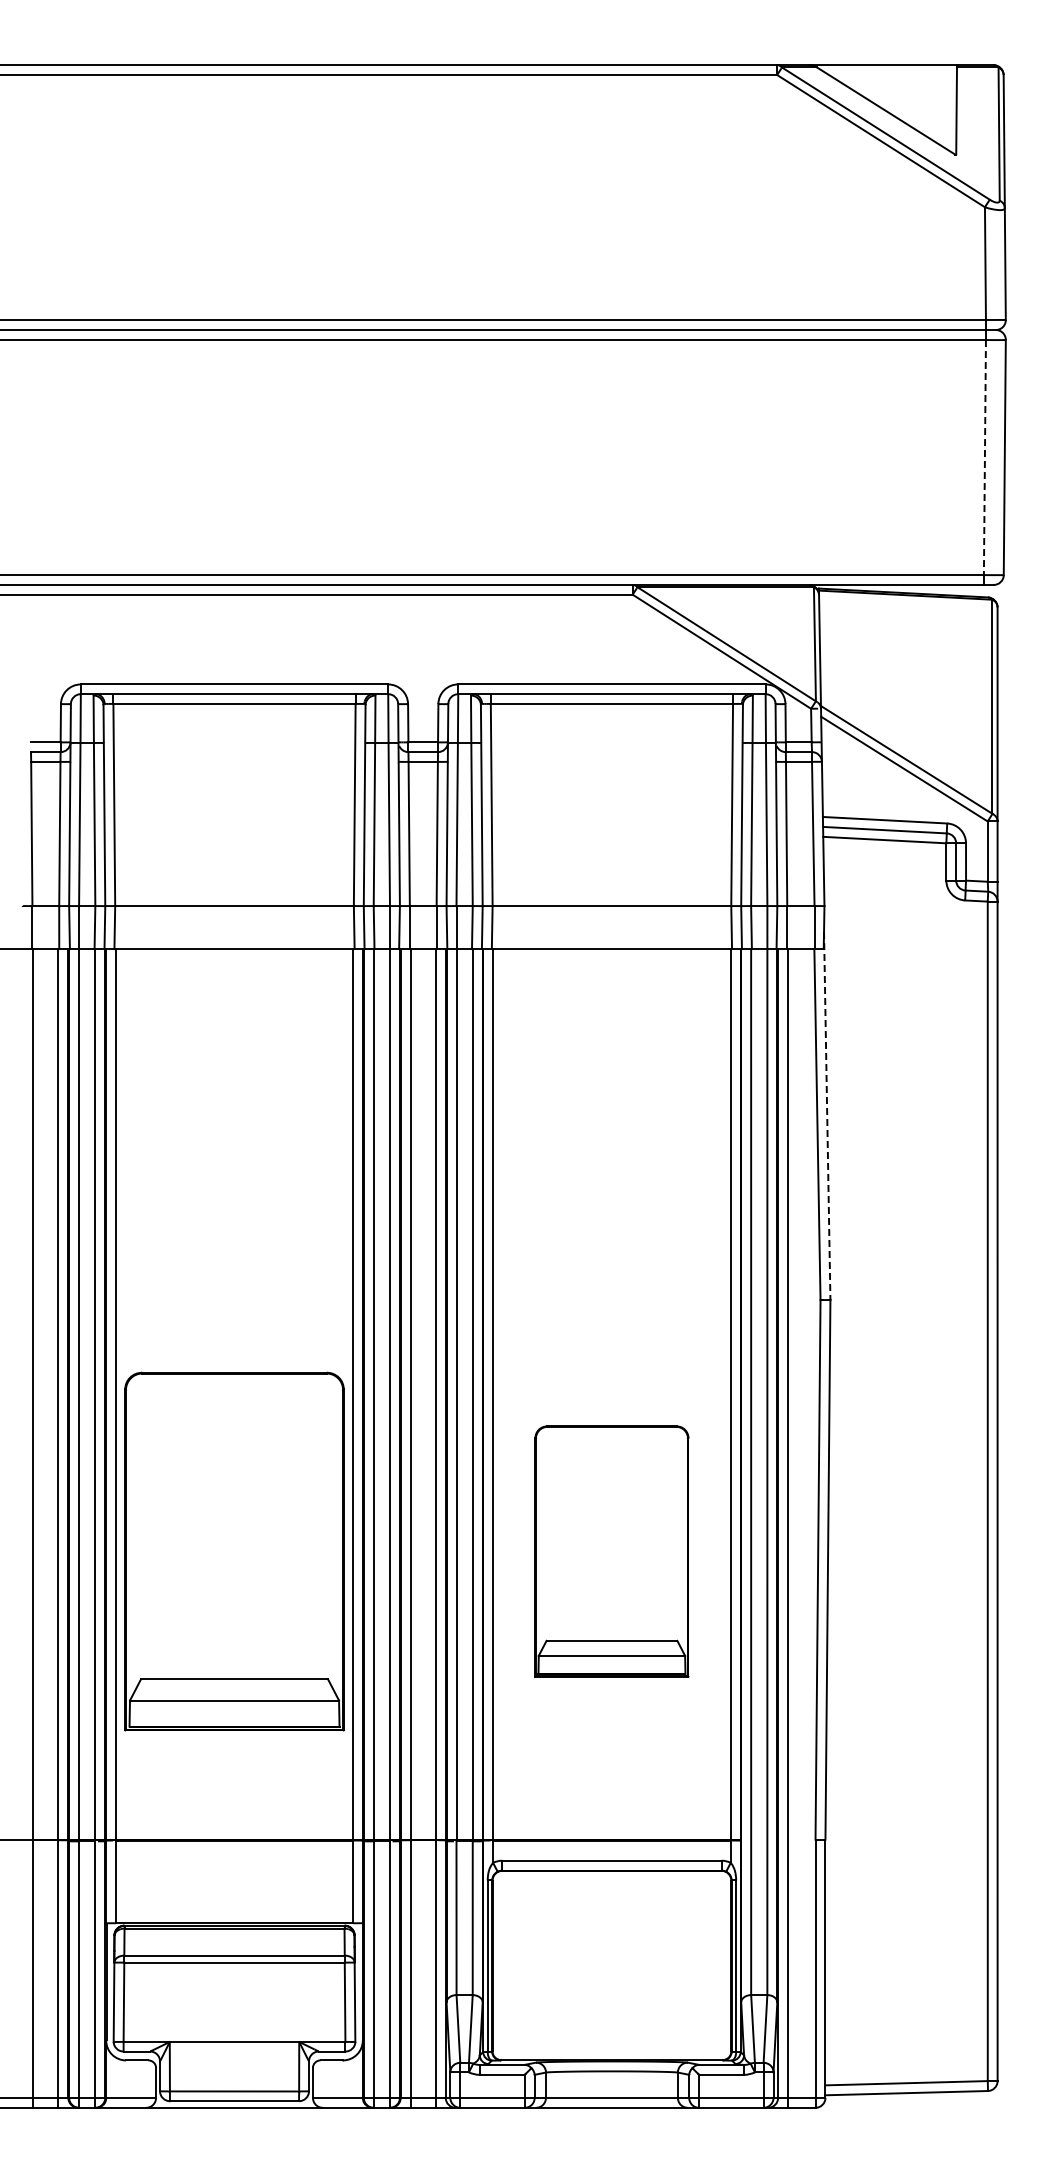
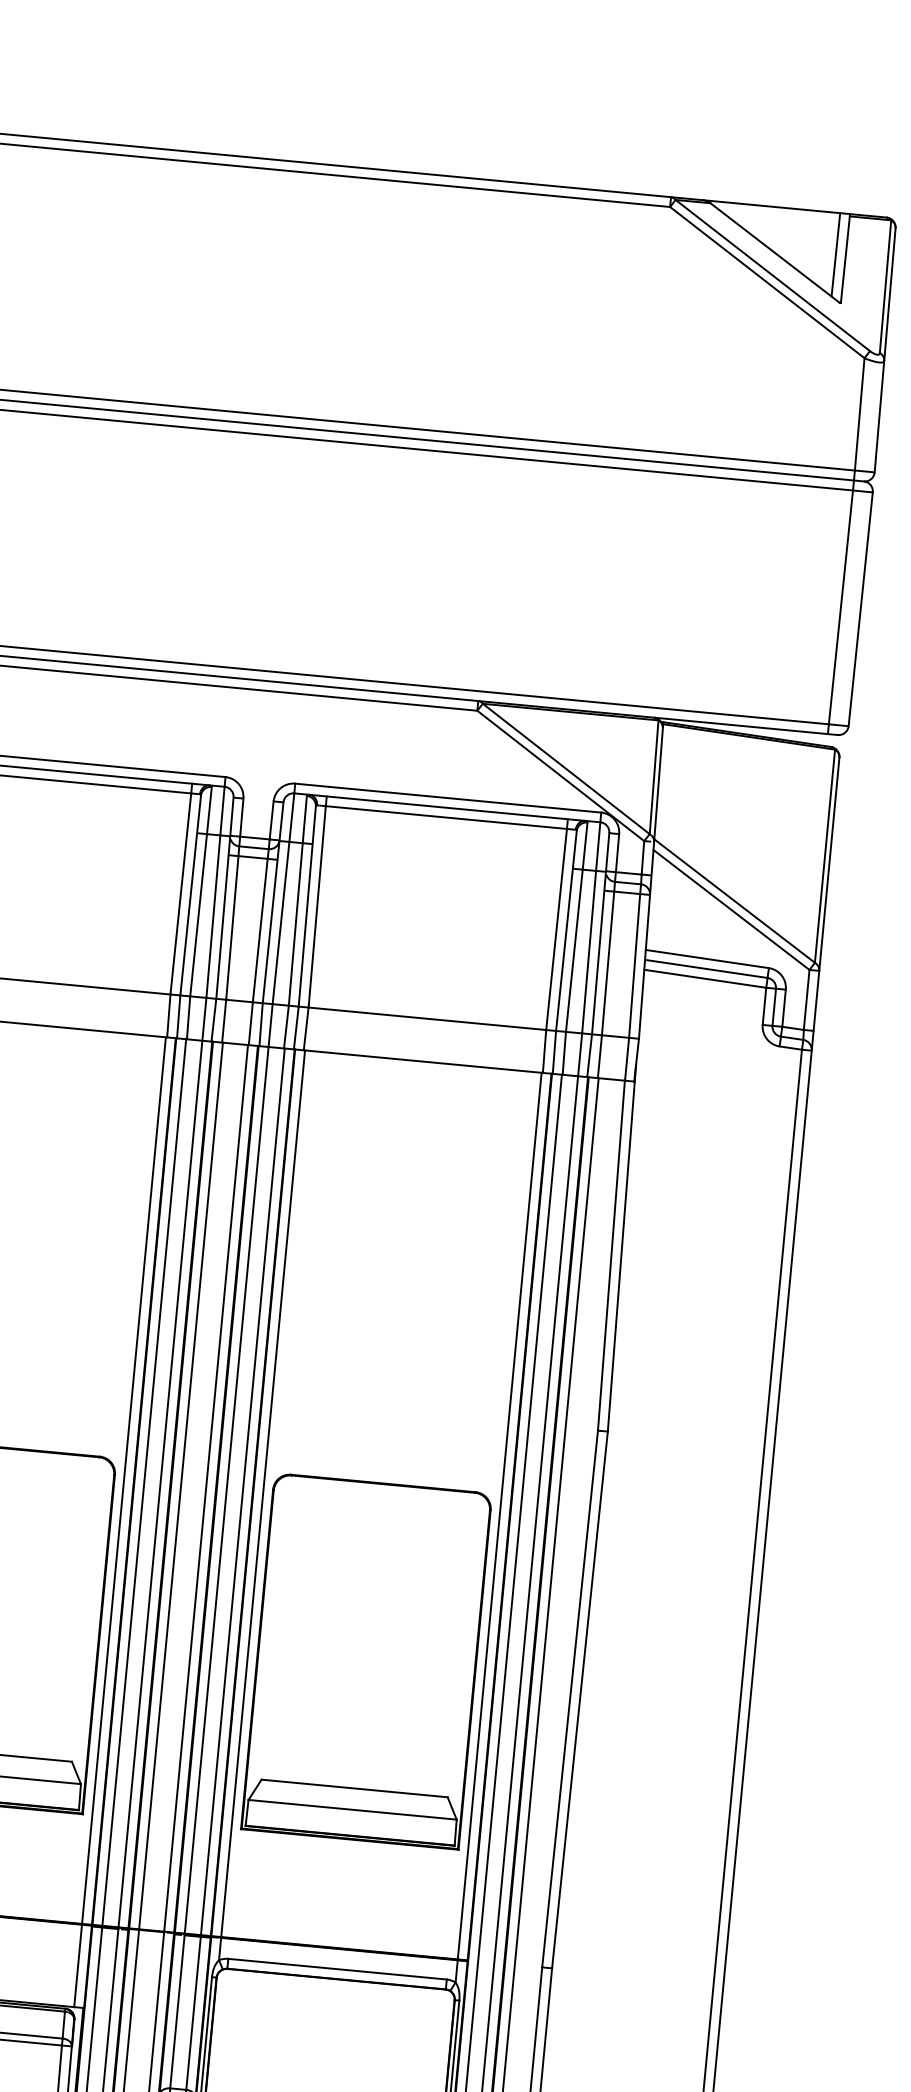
line: (946, 107) -> (835, 255), added
line: (984, 457) -> (840, 607), dashed -> solid
line: (827, 1116) -> (622, 1248), dashed -> solid
part: (611, 1551) -> (366, 1661), size x1.43

